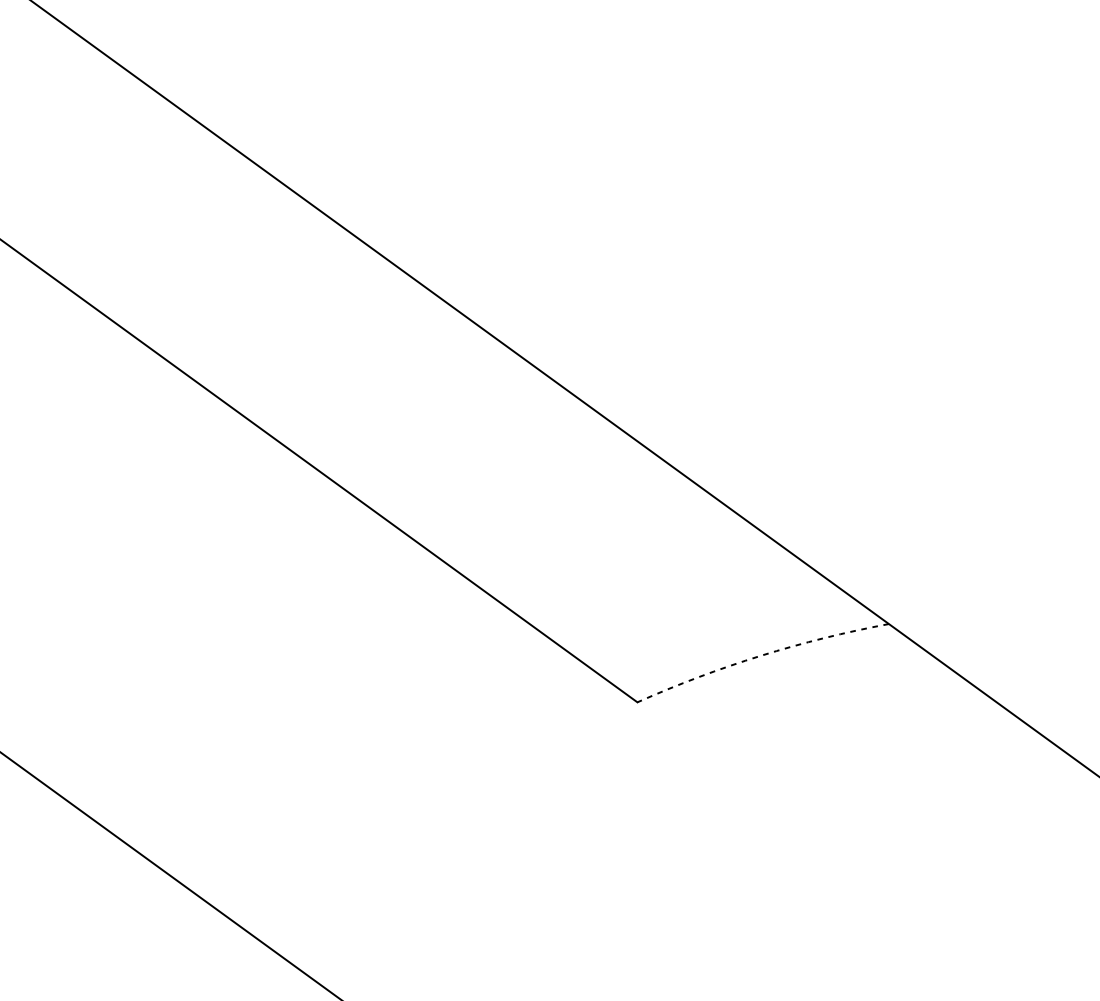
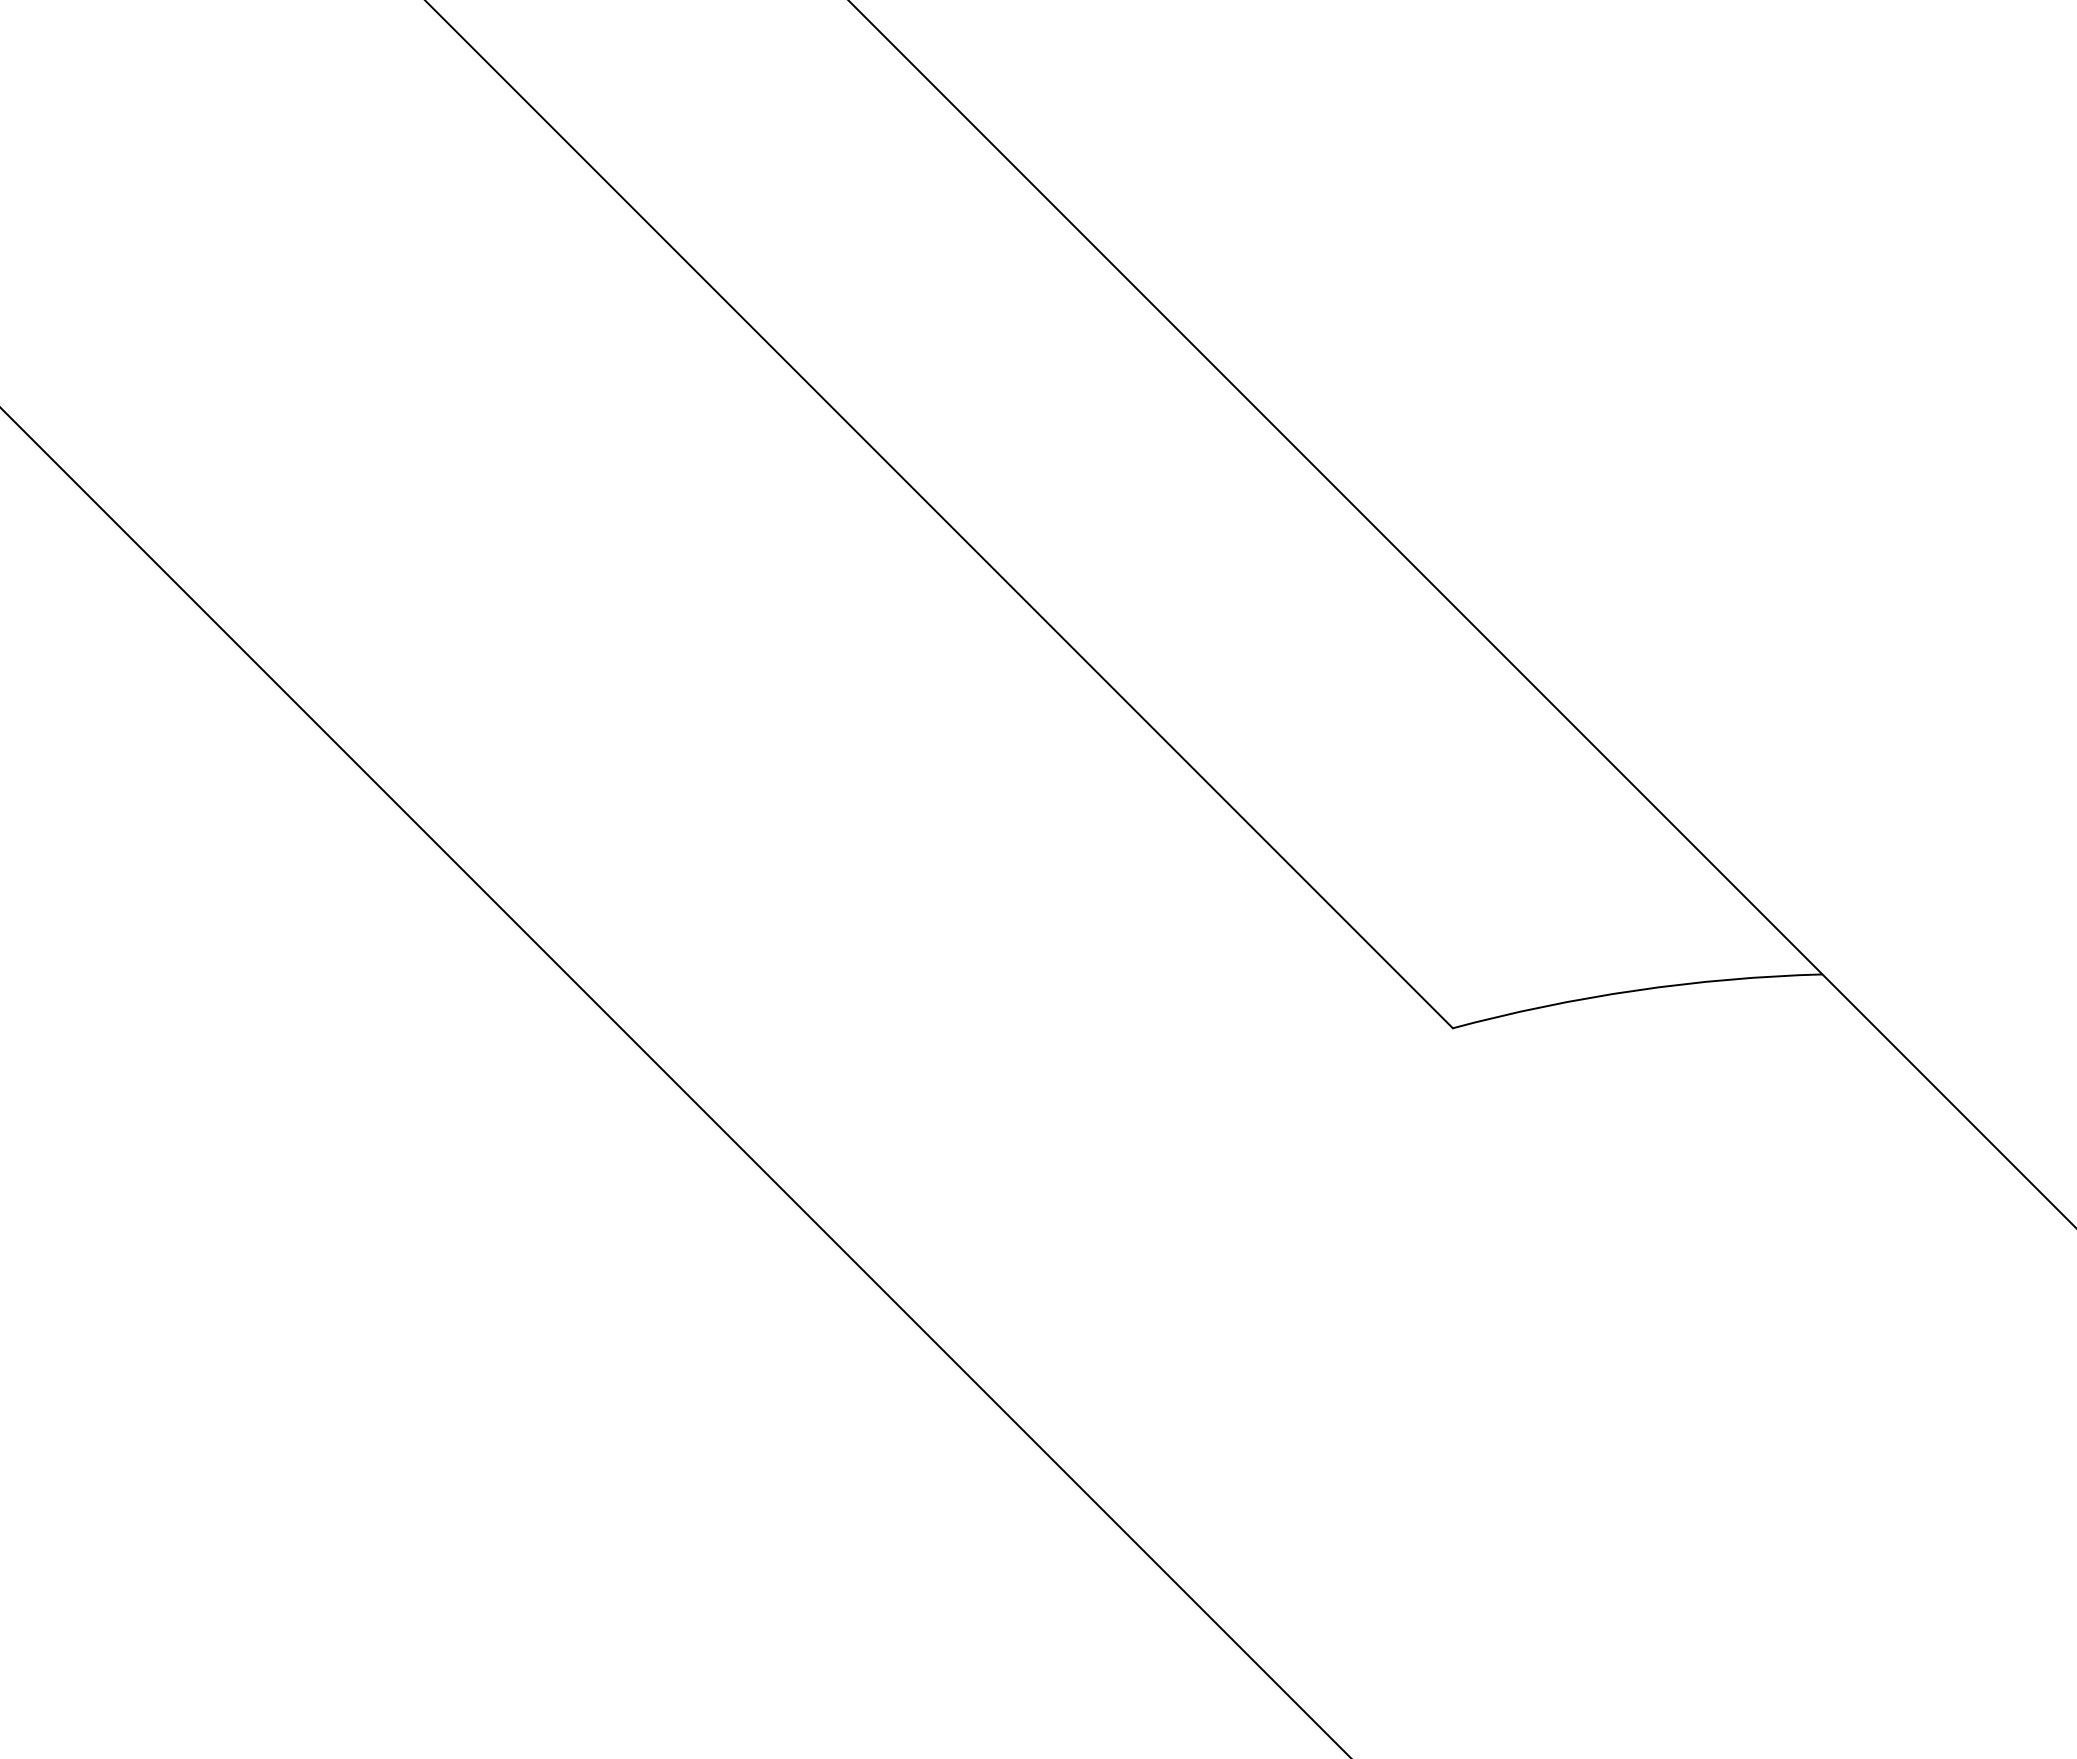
arc: (761, 655) -> (1636, 990), dashed -> solid

